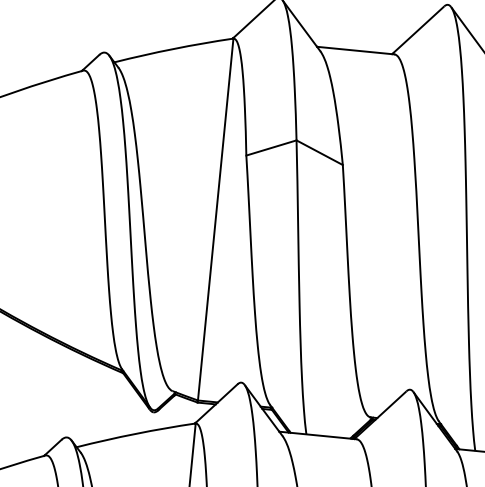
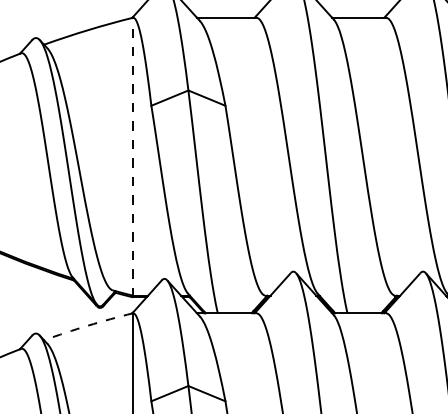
line: (215, 220) -> (132, 157), solid -> dashed
arc: (136, 433) -> (88, 325), solid -> dashed

